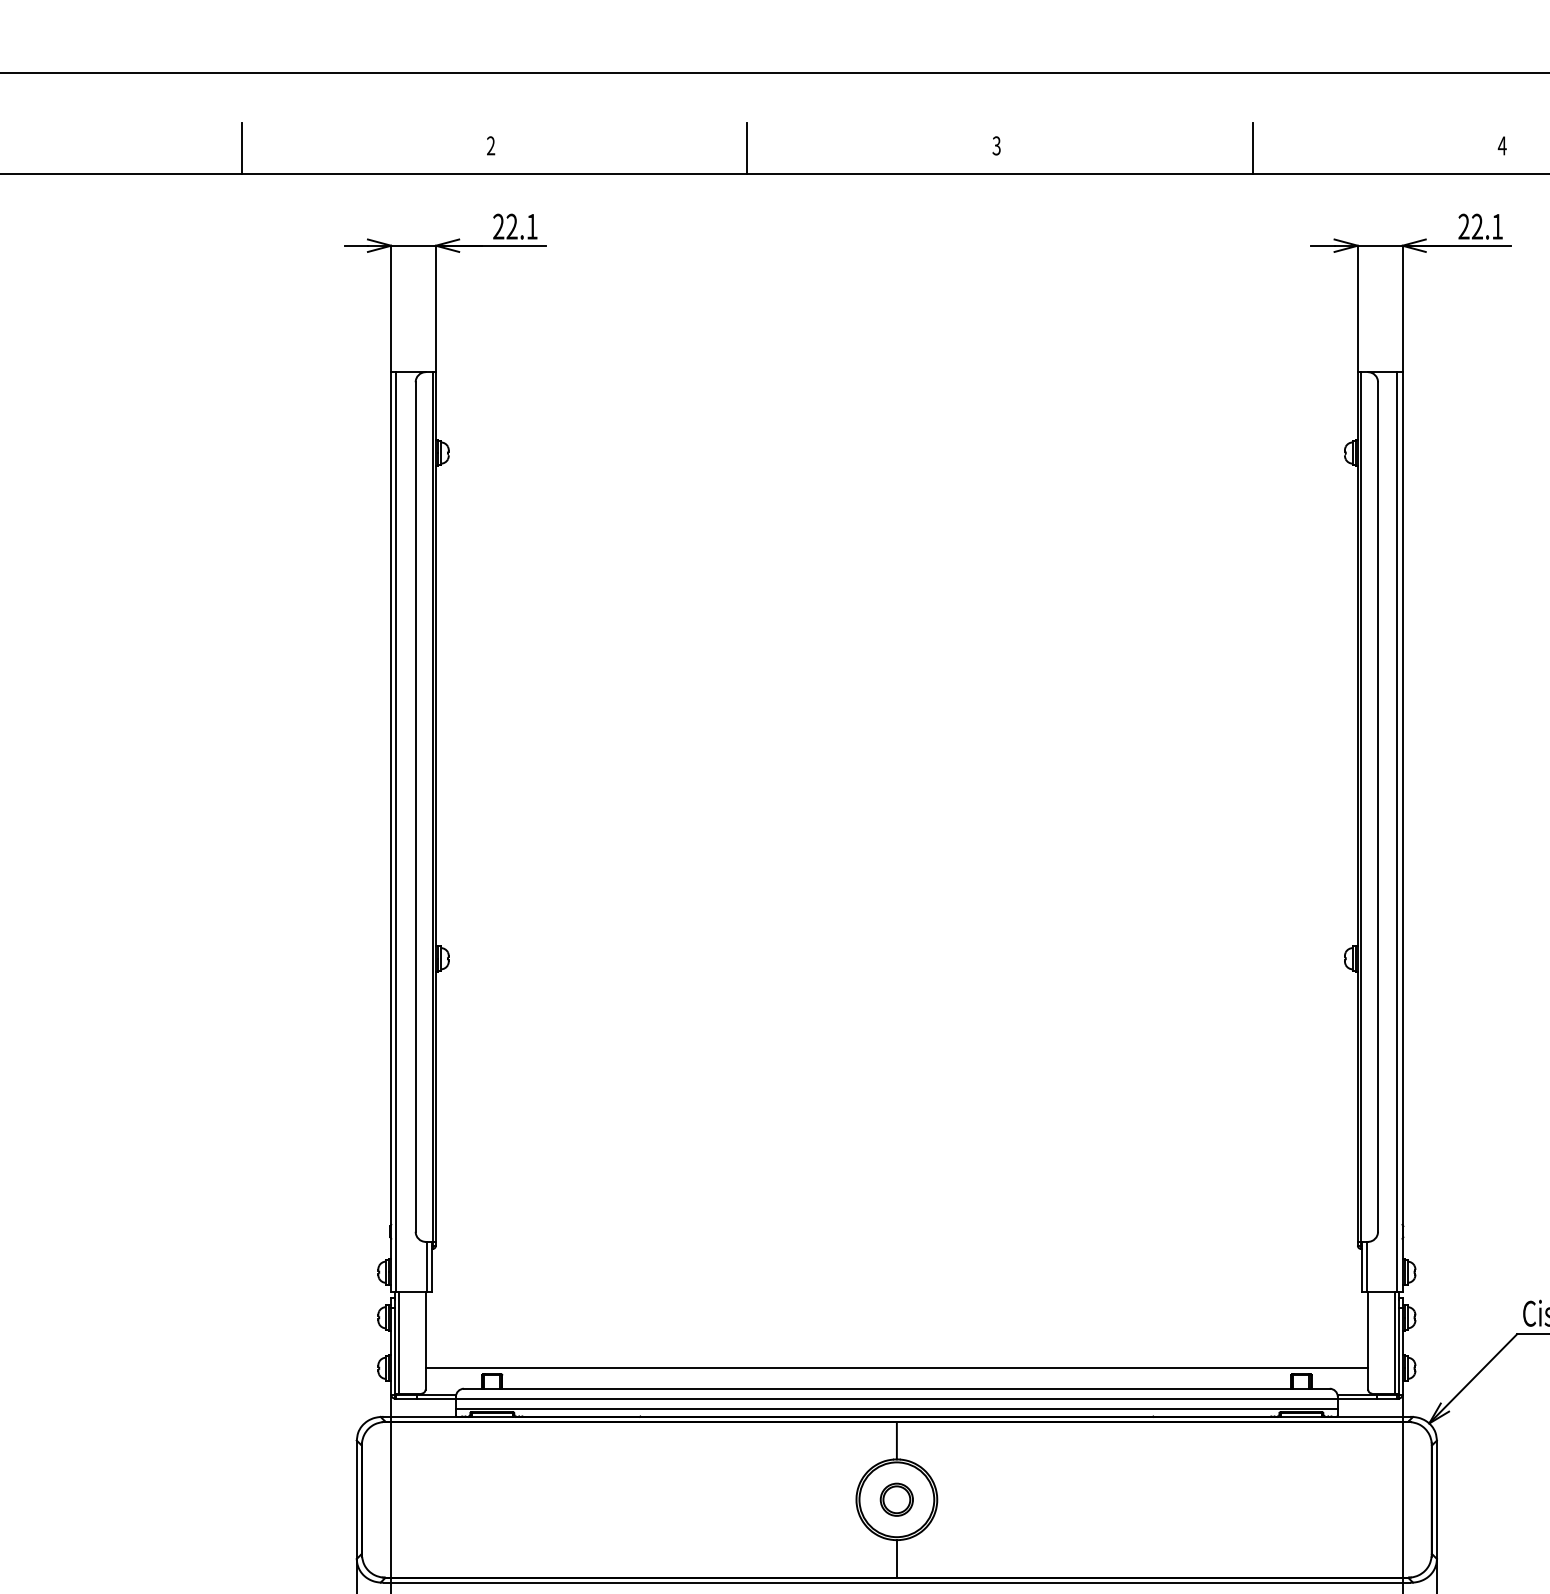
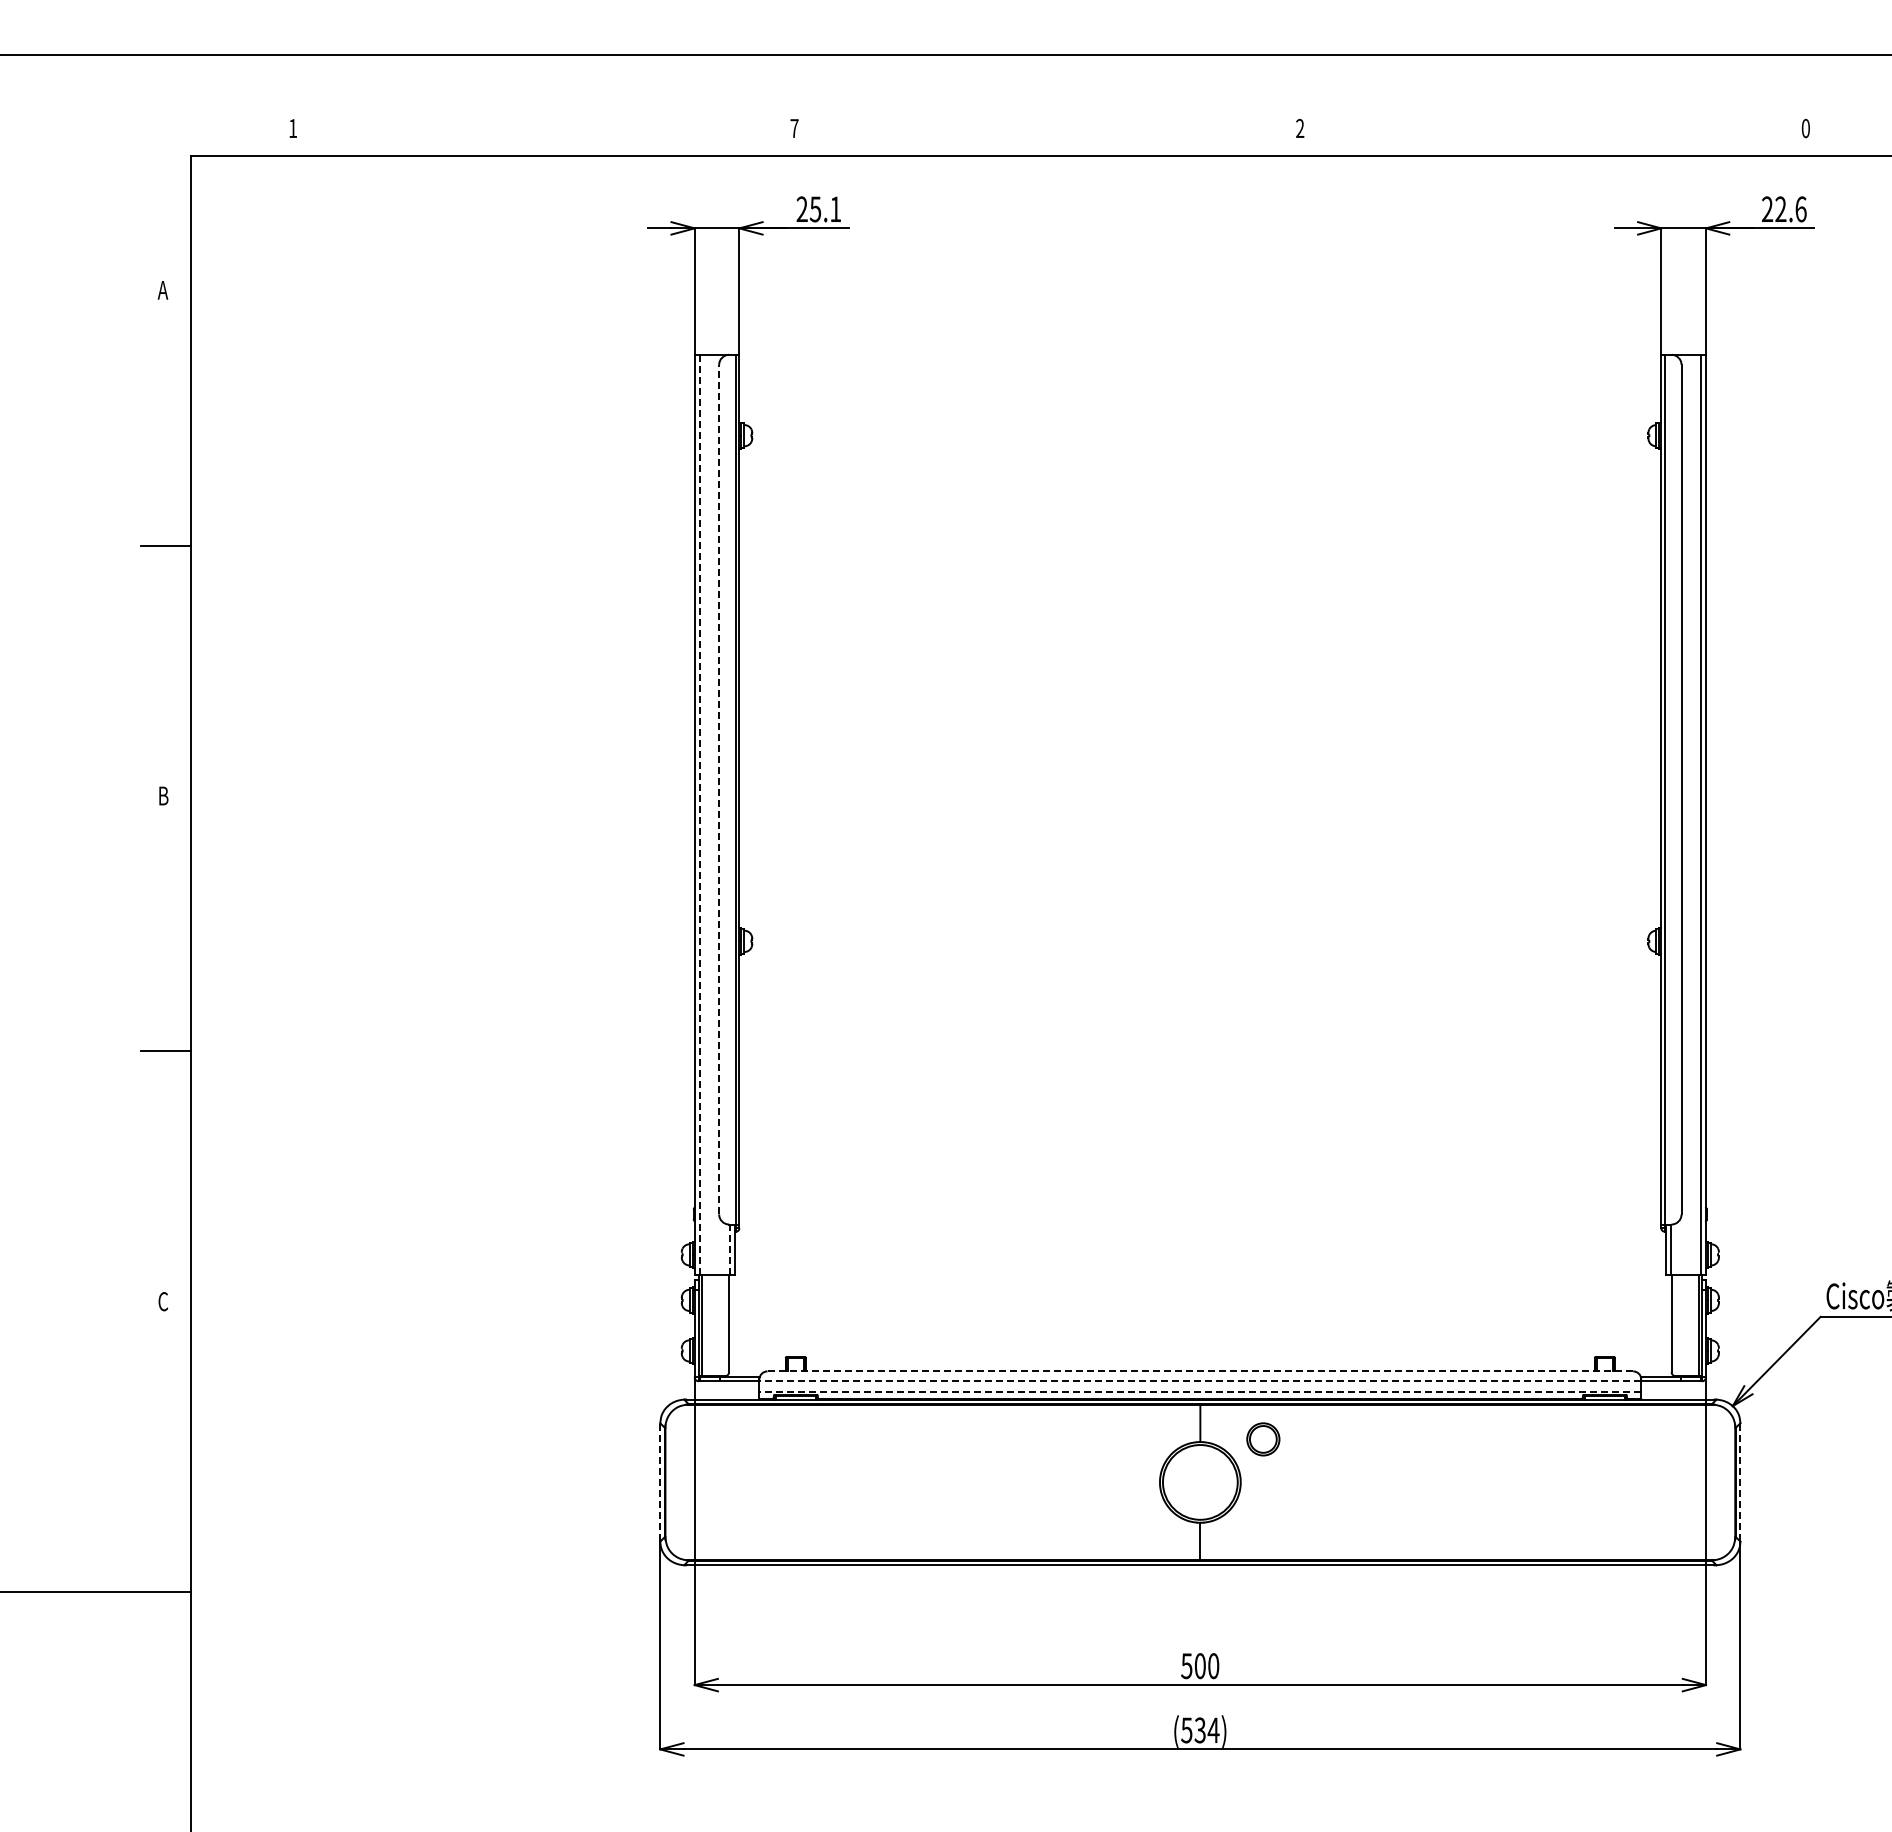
text: (491, 144) -> (794, 127), 2 -> 7
text: (997, 145) -> (1300, 128), 3 -> 2
text: (1502, 145) -> (1805, 128), 4 -> 0
line: (242, 147) -> (545, 130), removed
line: (747, 147) -> (1050, 130), removed
line: (1253, 147) -> (1556, 130), removed
text: (512, 226) -> (815, 209), 22.1 -> 25.1
text: (1497, 226) -> (1800, 209), 22.1 -> 22.6
line: (416, 806) -> (719, 789), solid -> dashed
line: (396, 832) -> (699, 815), solid -> dashed
line: (427, 1266) -> (730, 1249), solid -> dashed
line: (897, 1367) -> (1200, 1350), removed
line: (897, 1388) -> (1200, 1371), solid -> dashed
line: (897, 1398) -> (1200, 1381), solid -> dashed
line: (897, 1408) -> (1200, 1391), solid -> dashed
line: (357, 1499) -> (660, 1482), solid -> dashed
part: (897, 1499) -> (1263, 1439), moved
line: (1437, 1499) -> (1740, 1482), solid -> dashed

